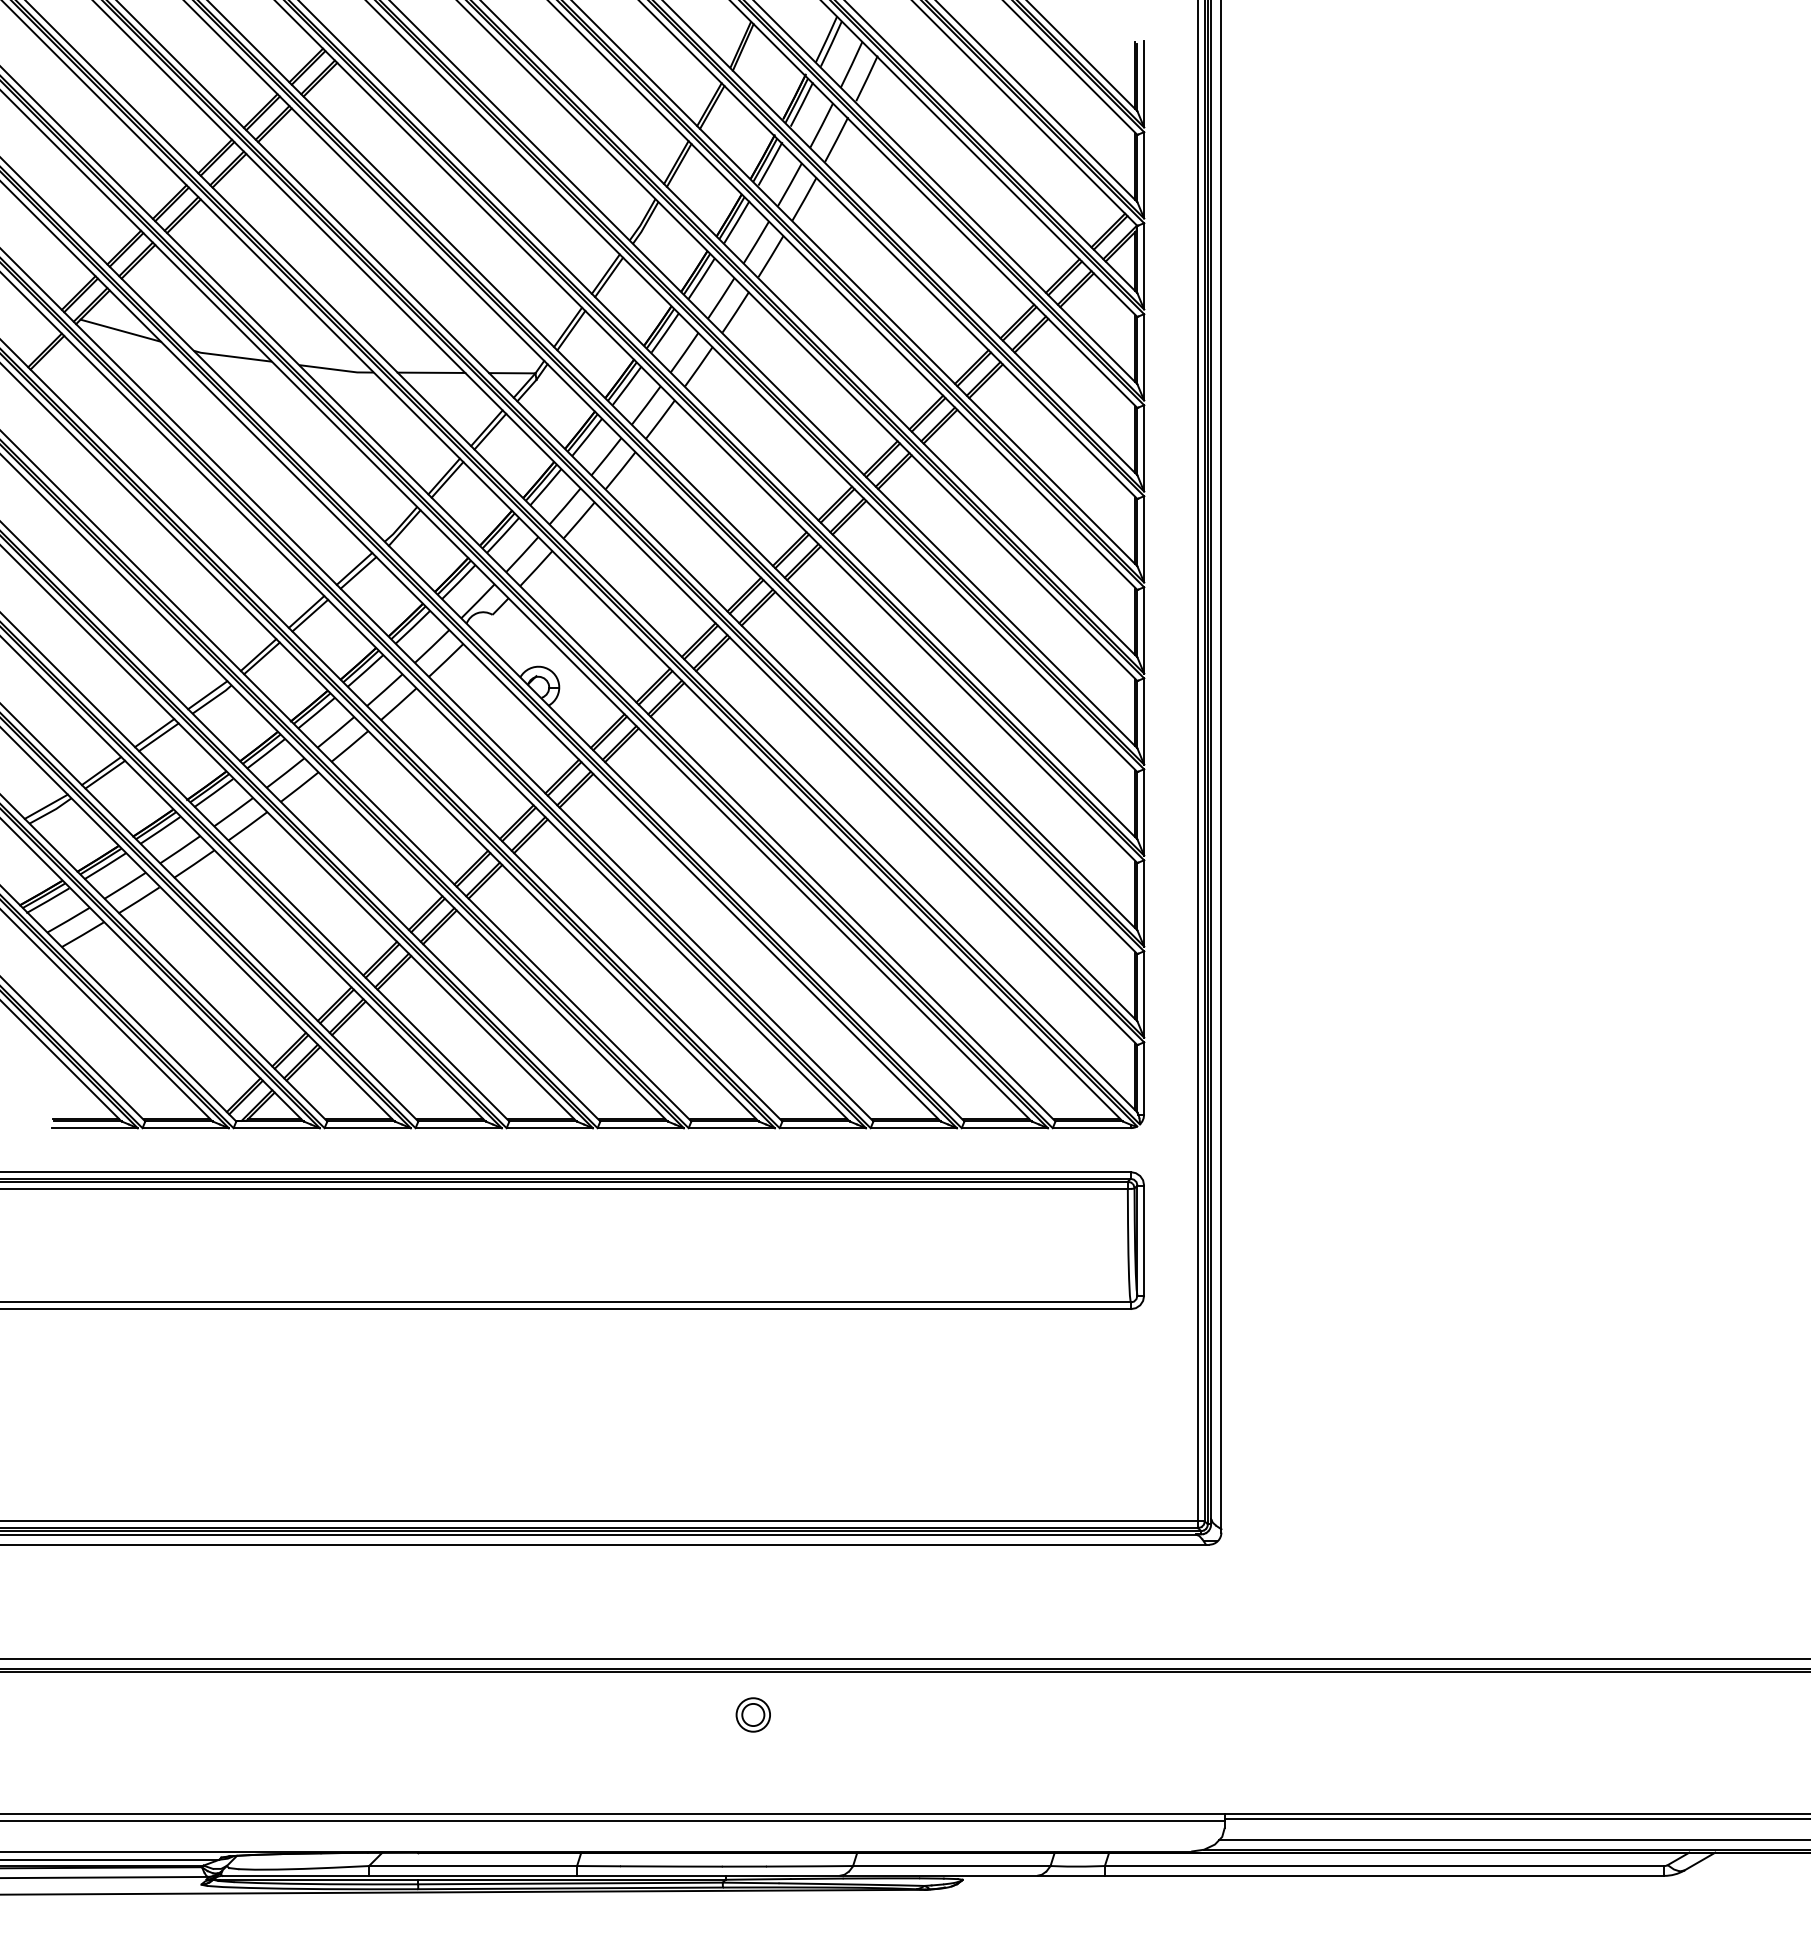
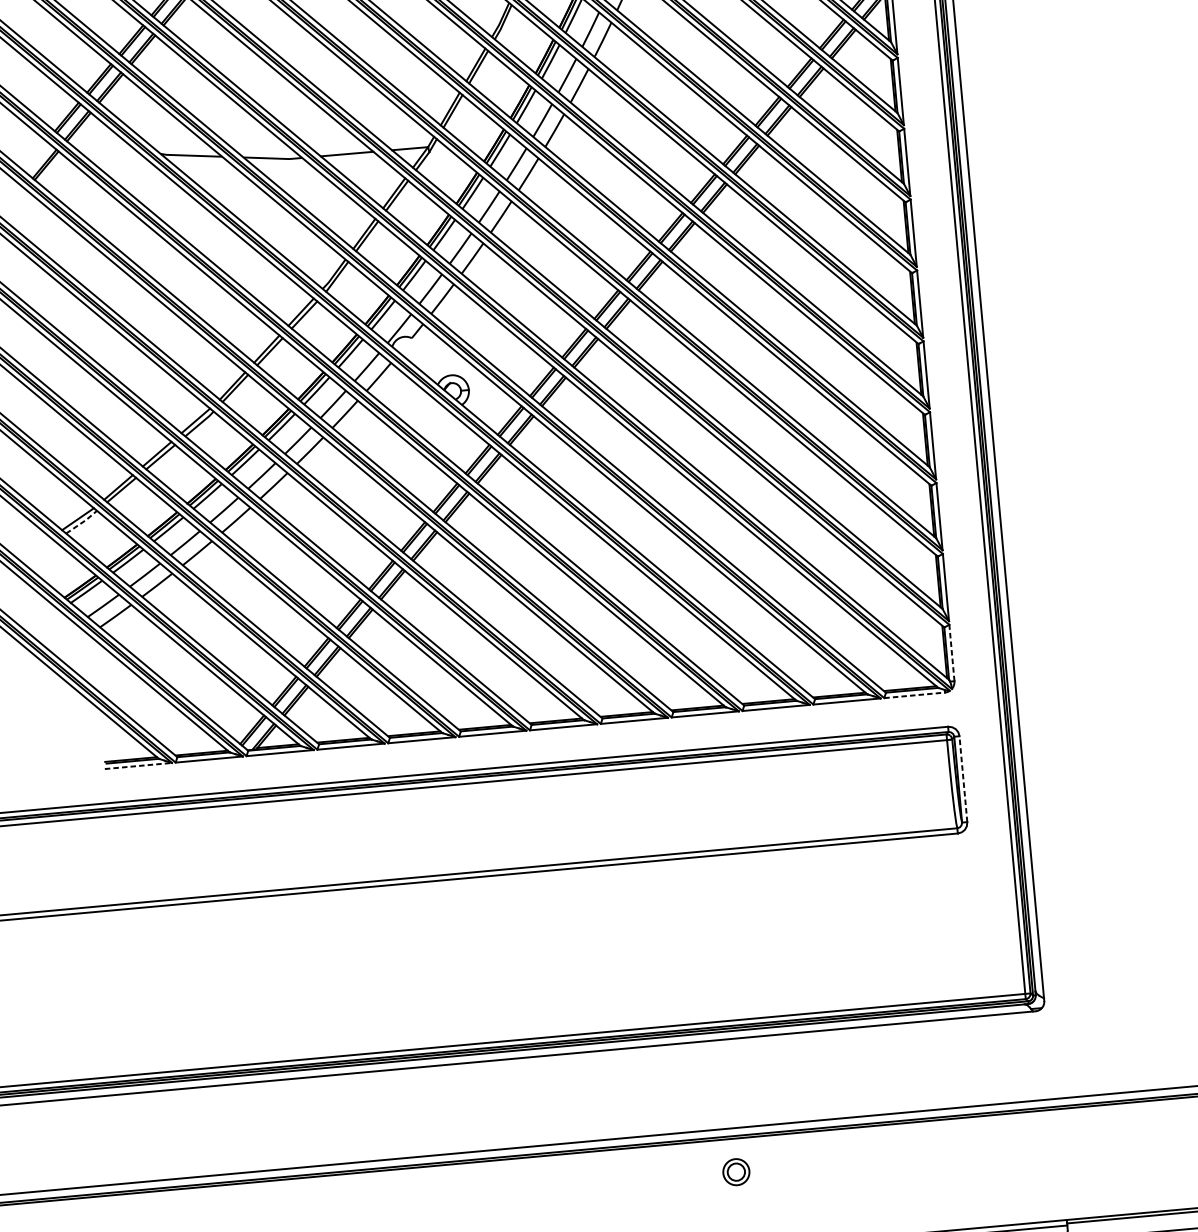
line: (120, 330) -> (102, 143), removed
line: (52, 811) -> (83, 522), solid -> dashed
line: (1144, 1078) -> (952, 652), solid -> dashed
line: (95, 1128) -> (139, 766), solid -> dashed
line: (1091, 1128) -> (914, 695), solid -> dashed
line: (1144, 1240) -> (963, 779), solid -> dashed
part: (752, 1714) -> (735, 1171), moved

